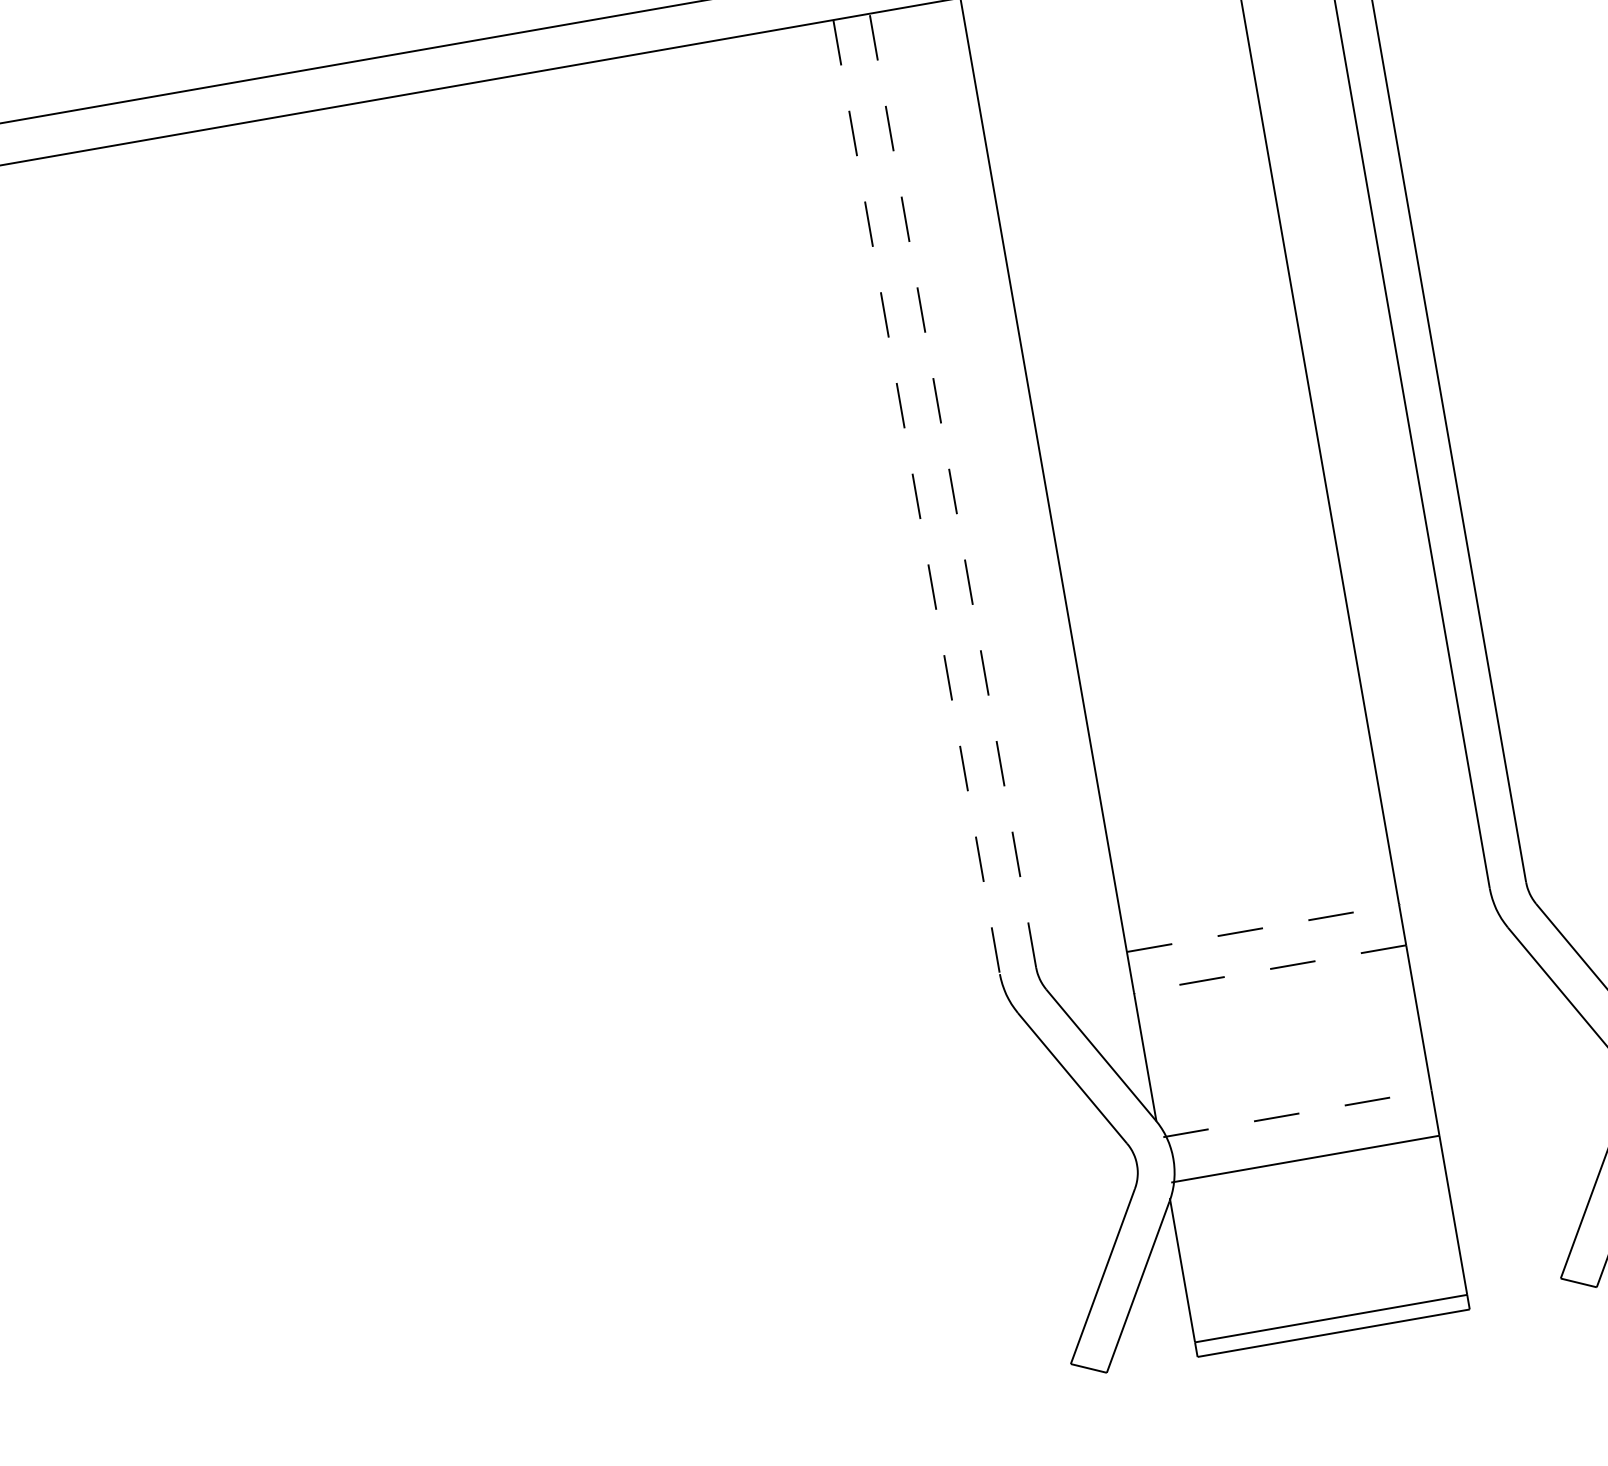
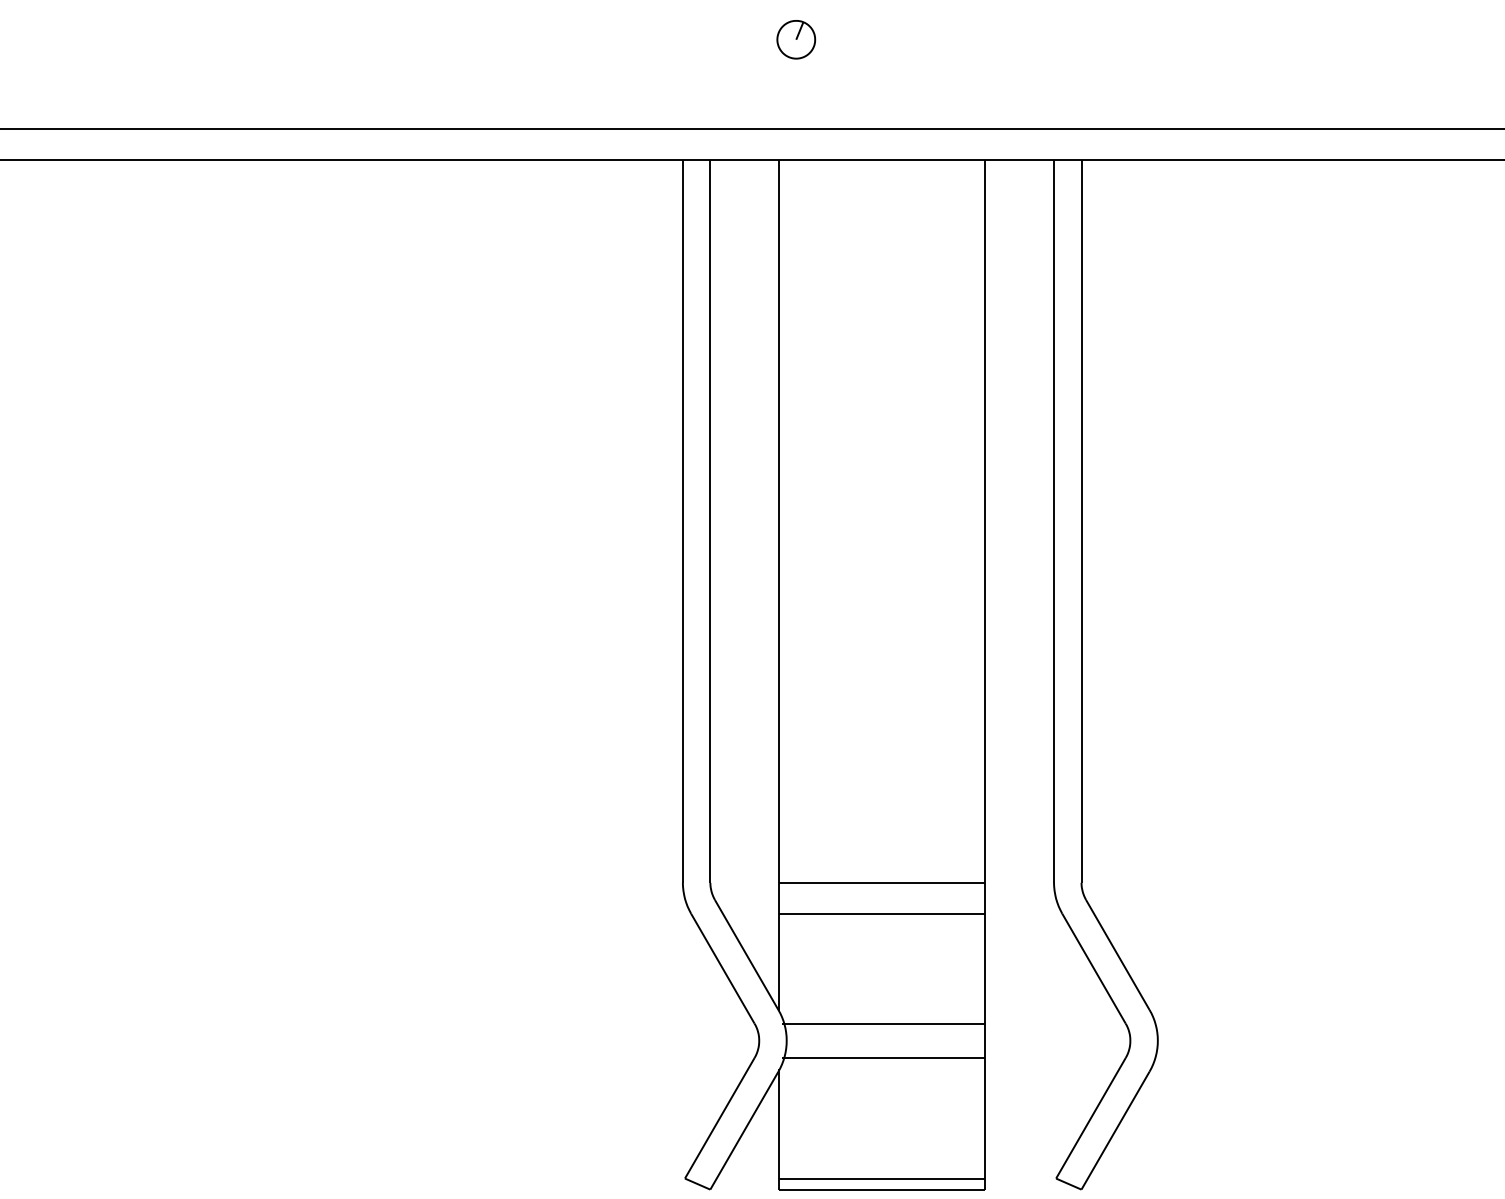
line: (952, 489) -> (710, 520), dashed -> solid
line: (916, 497) -> (682, 521), dashed -> solid
line: (1263, 927) -> (882, 882), dashed -> solid
line: (1269, 968) -> (881, 913), dashed -> solid
line: (1297, 1113) -> (883, 1023), dashed -> solid

